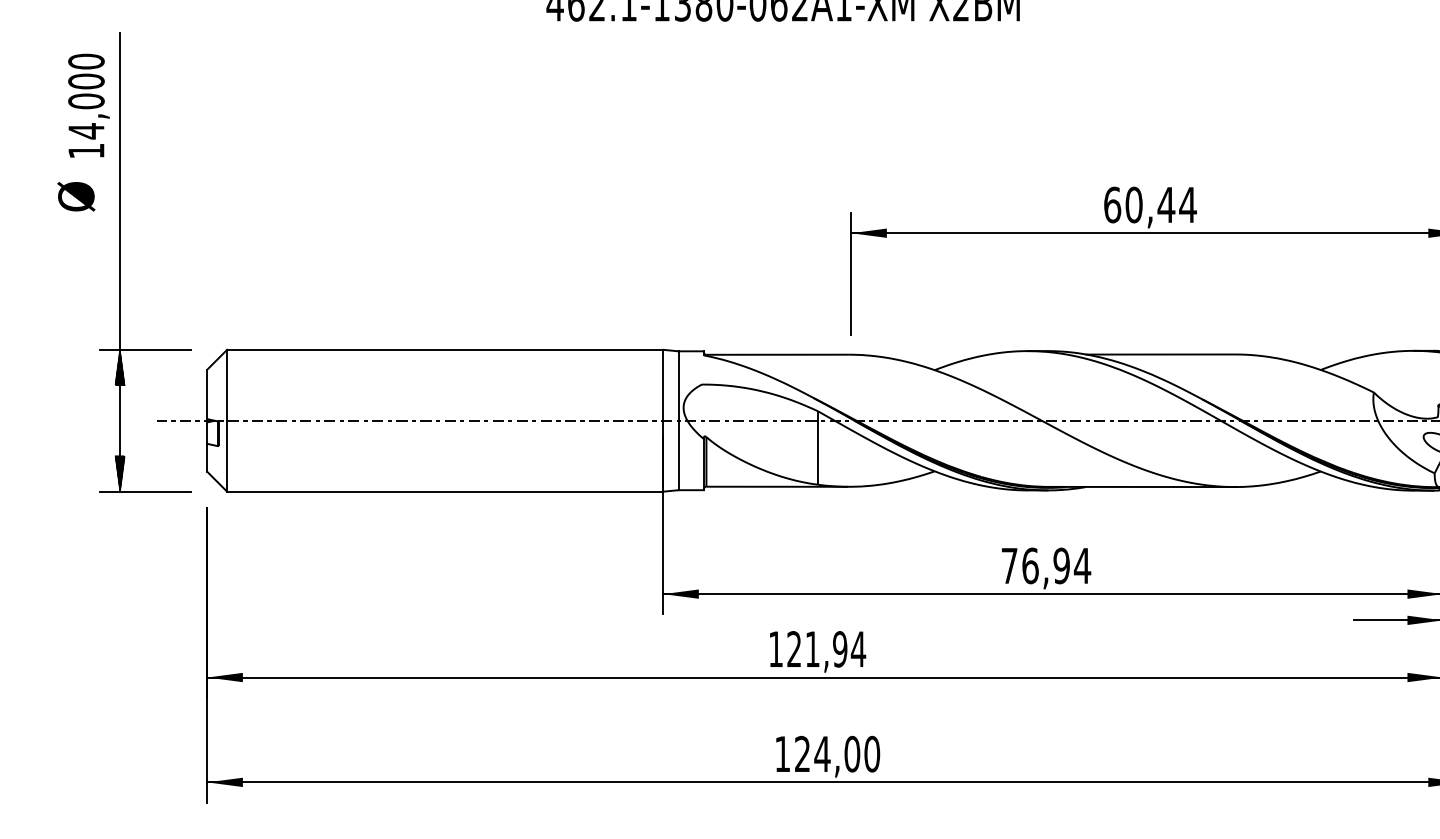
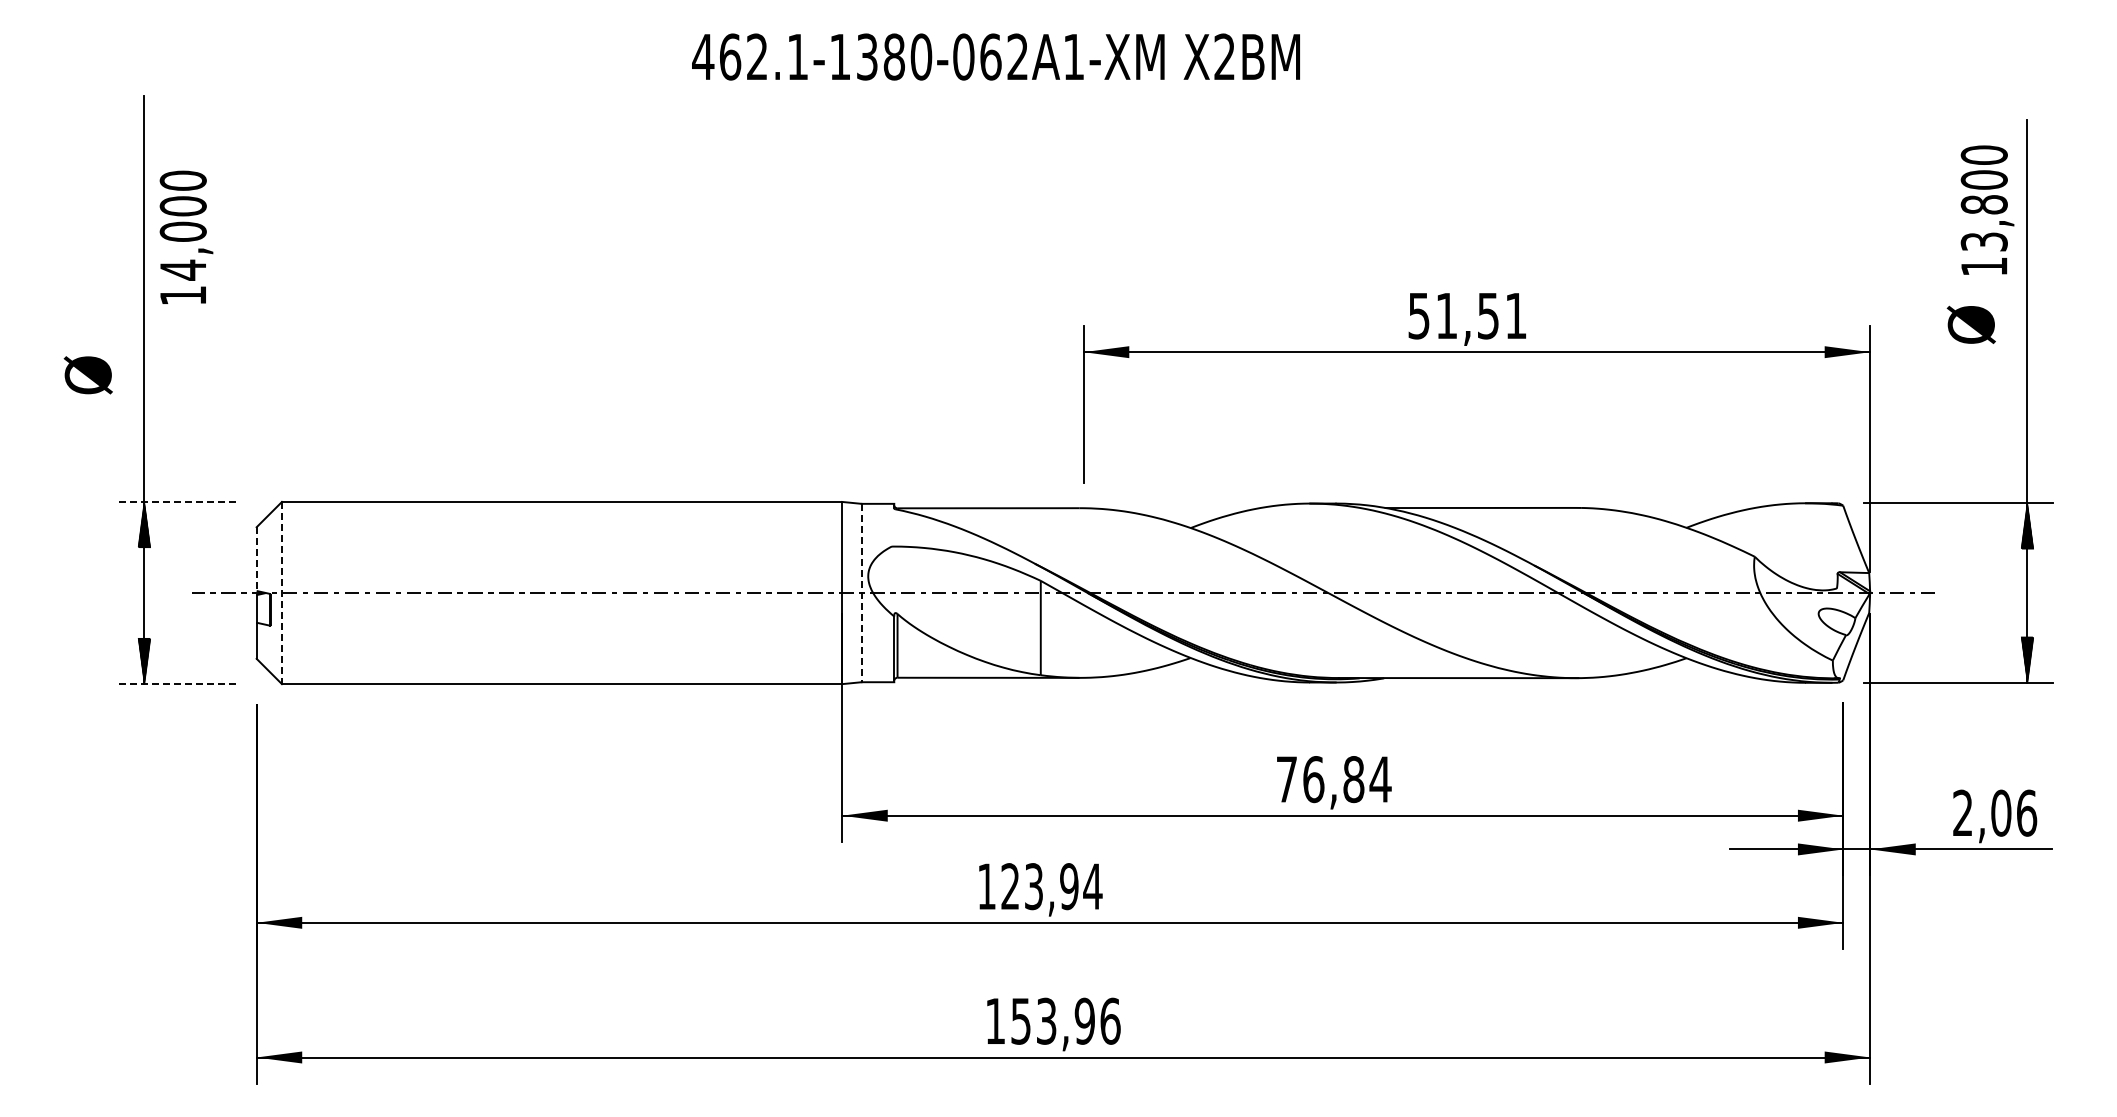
text: (88, 105) -> (186, 236), moved
text: (75, 196) -> (87, 375), moved
text: (1150, 204) -> (1467, 315), 60,44 -> 51,51
line: (145, 349) -> (177, 501), solid -> dashed
line: (207, 394) -> (256, 559), solid -> dashed
line: (226, 421) -> (281, 593), solid -> dashed
line: (678, 421) -> (861, 593), solid -> dashed
line: (145, 491) -> (177, 684), solid -> dashed
text: (1061, 565) -> (1353, 779), 76,94 -> 76,84
text: (812, 649) -> (1033, 886), 121,94 -> 123,94
text: (837, 753) -> (1065, 1020), 124,00 -> 153,96

